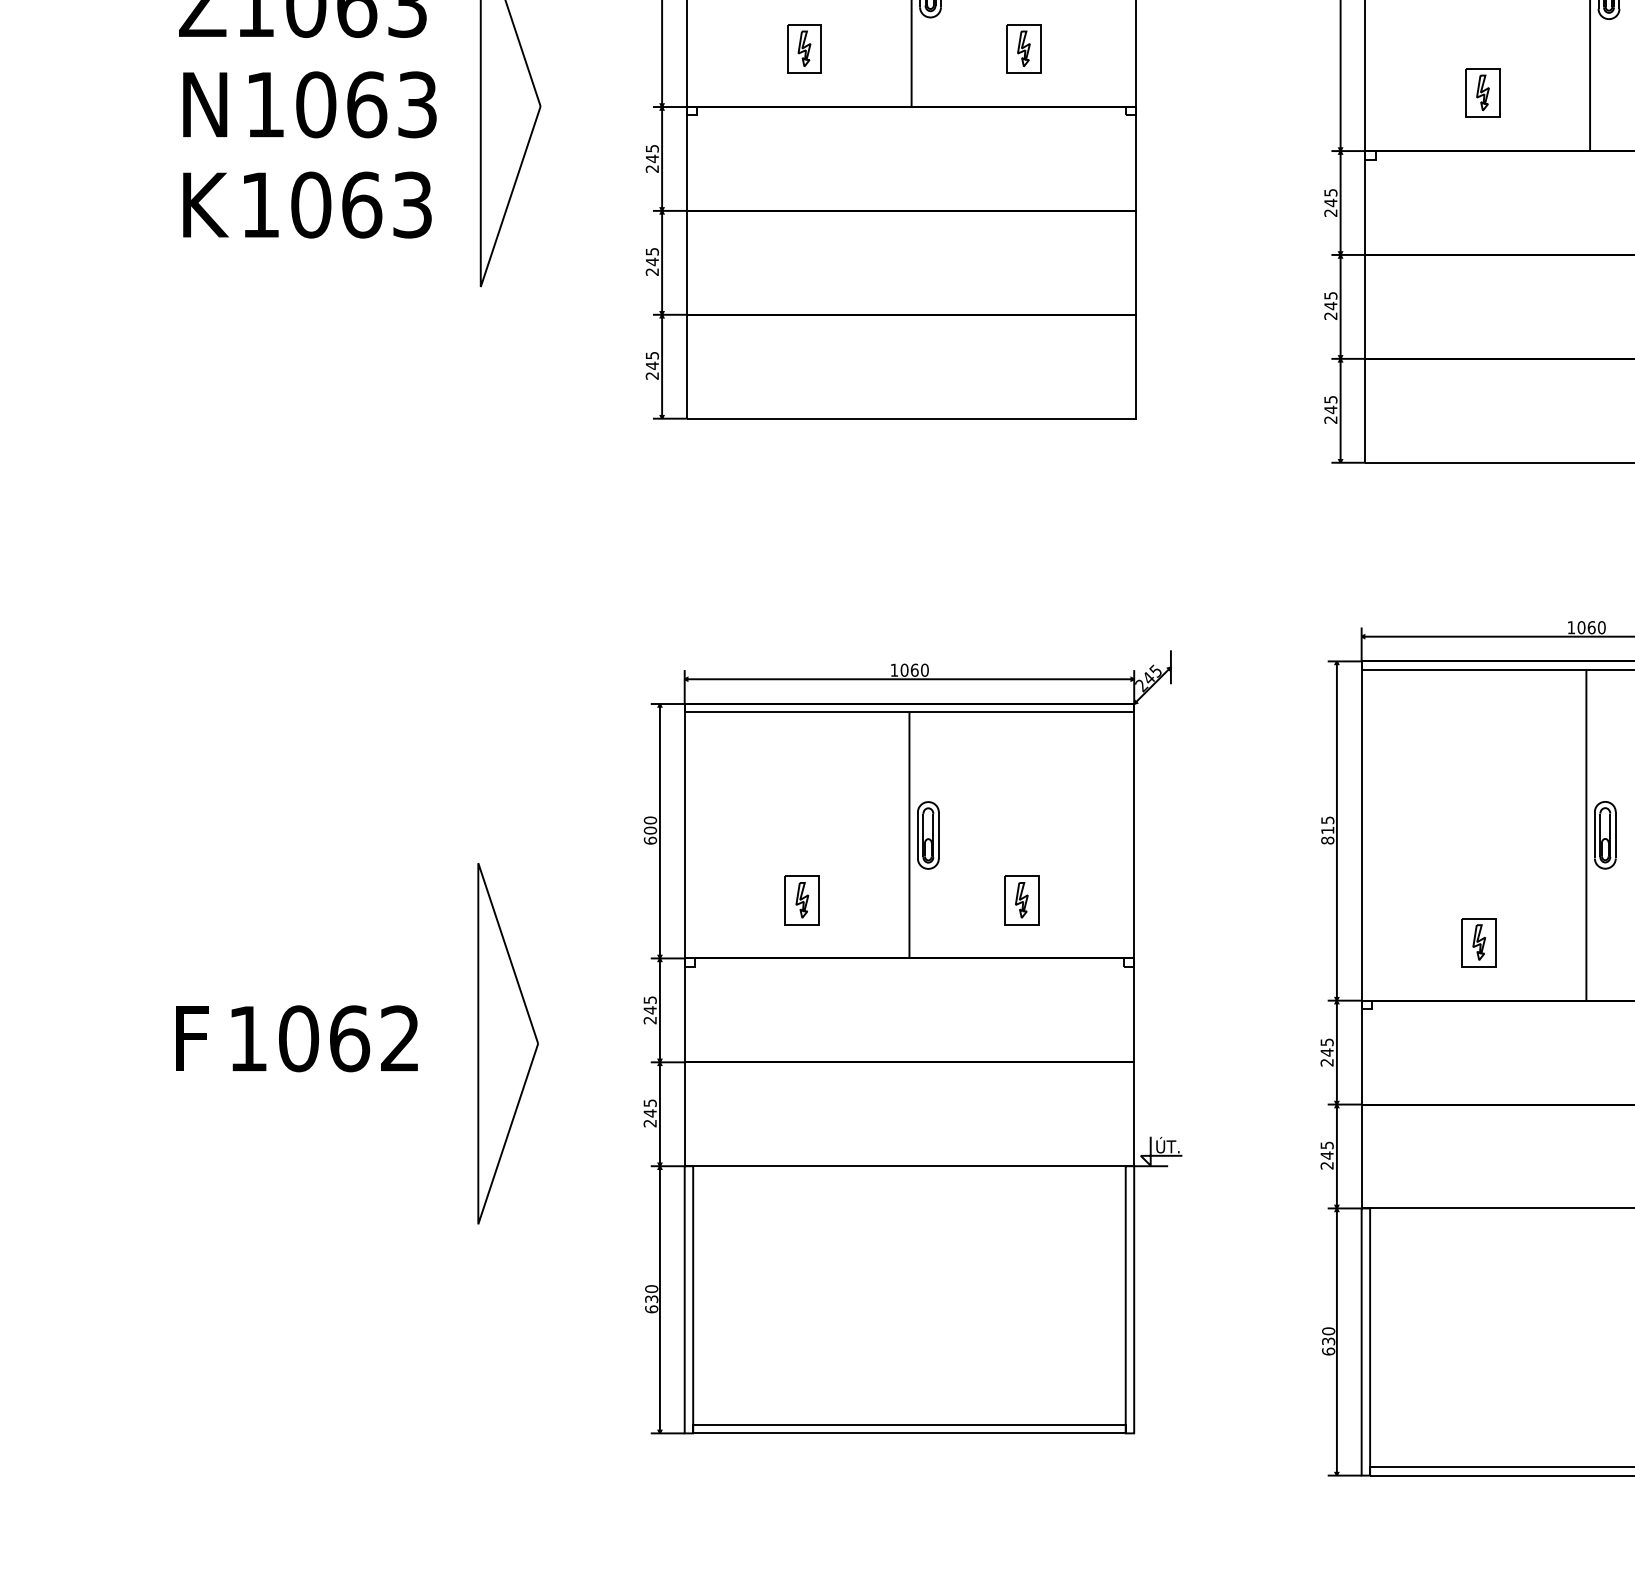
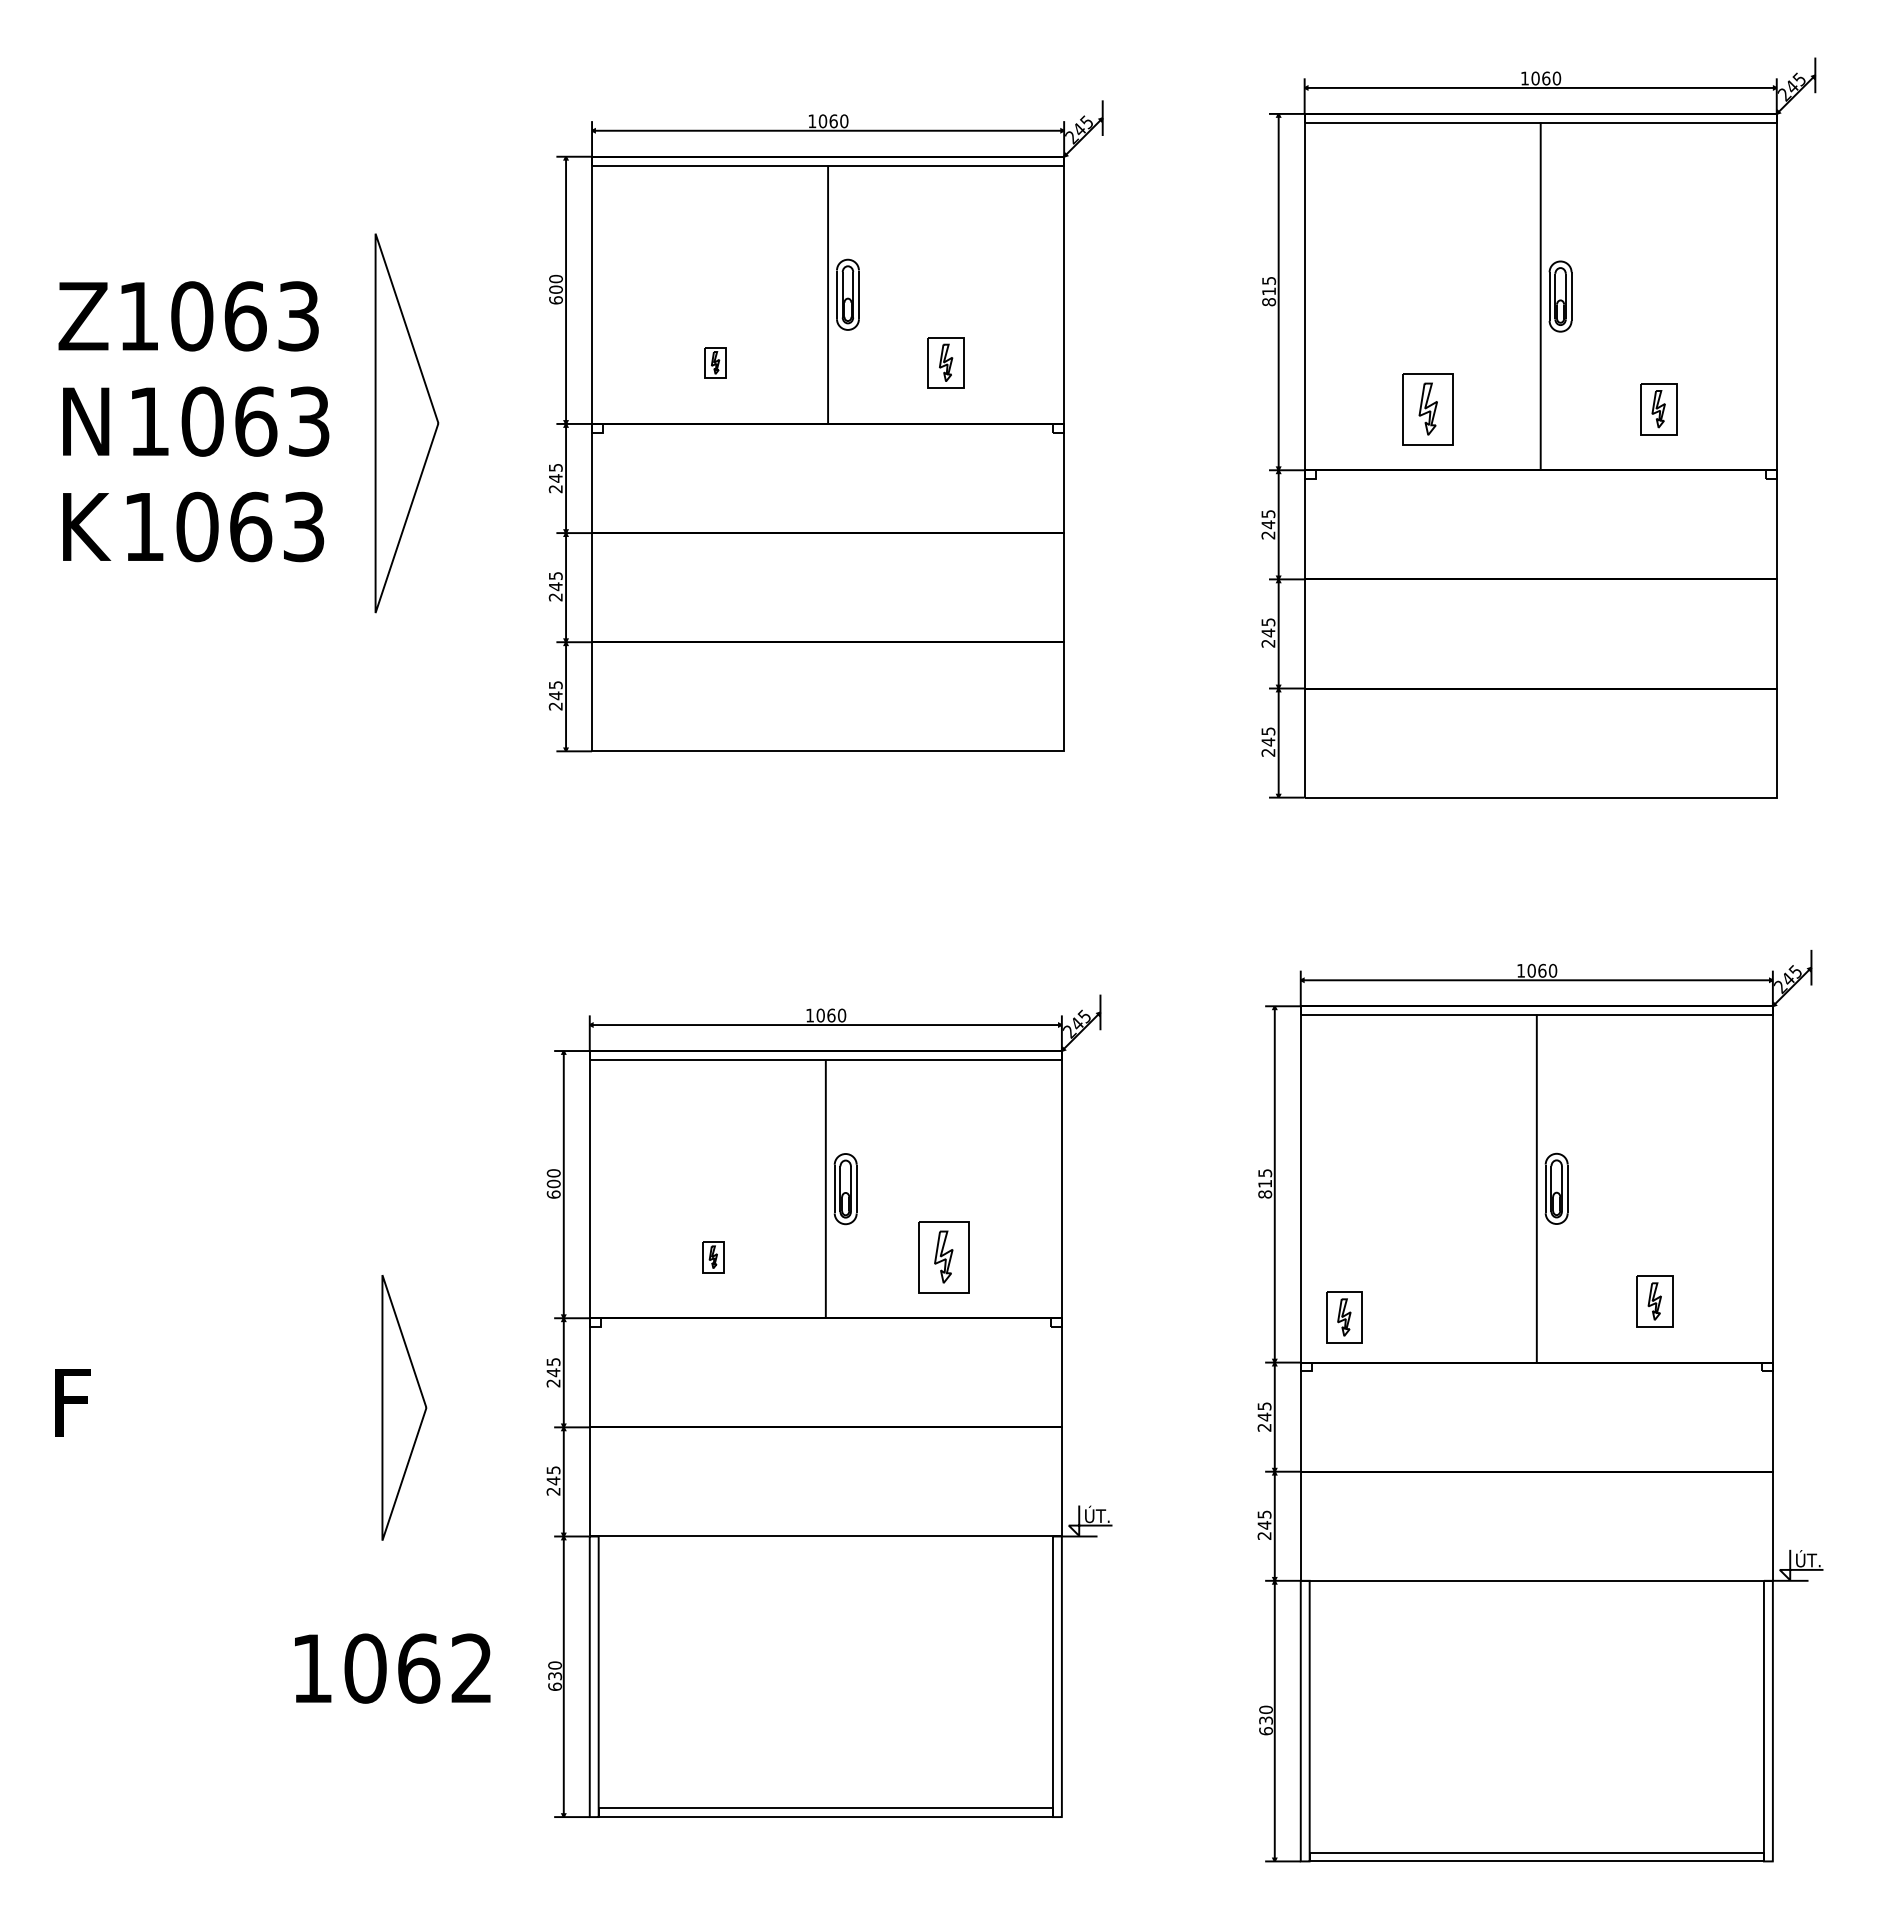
part: (804, 48) -> (715, 362), size x0.6
part: (1482, 93) -> (1427, 409), size x1.4
part: (802, 900) -> (713, 1257), size x0.6
part: (1021, 900) -> (943, 1257), size x1.4
part: (1479, 942) -> (1344, 1317), moved
text: (324, 1038) -> (392, 1668), moved
part: (508, 1043) -> (404, 1407), size x0.7

